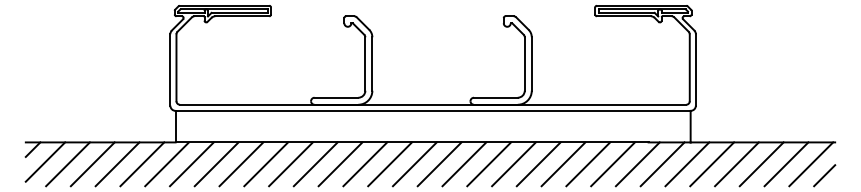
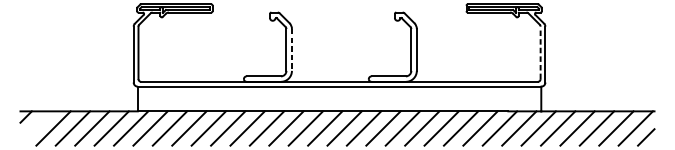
line: (372, 64) -> (292, 50), solid -> dashed
line: (689, 67) -> (540, 52), solid -> dashed
line: (45, 161) -> (35, 126), removed

